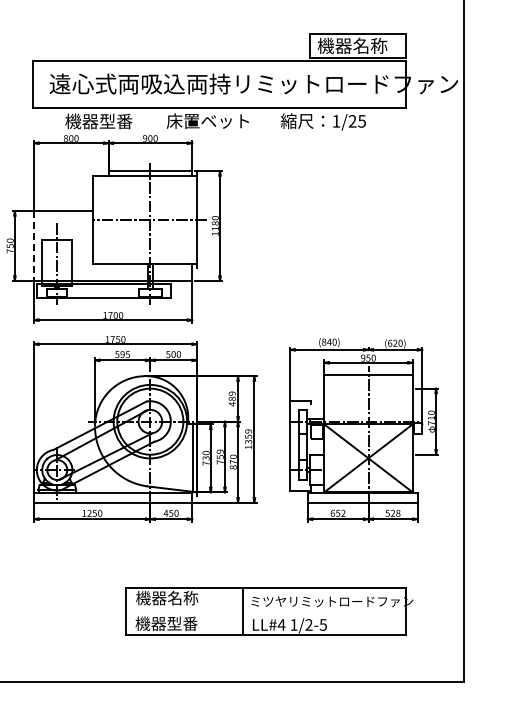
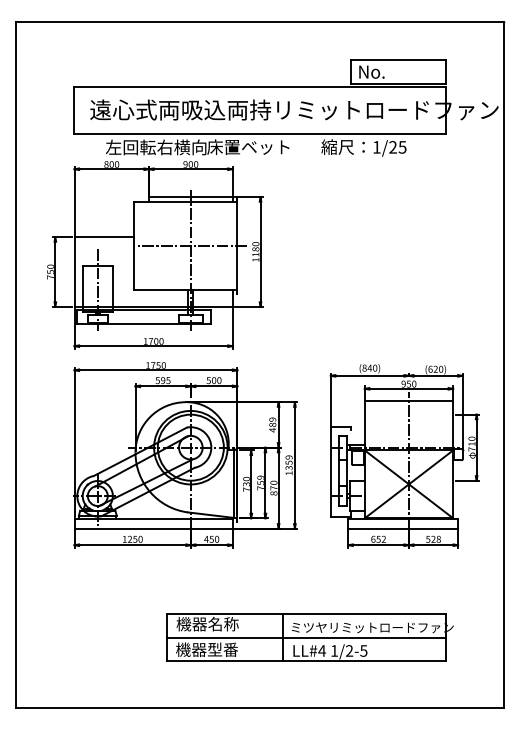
text: (352, 45) -> (392, 71), 機器名称 -> No.
text: (115, 121) -> (155, 147), 機器型番 -> 左回転右横向
line: (34, 246) -> (74, 272), dashed -> solid
line: (266, 611) -> (306, 637), added

